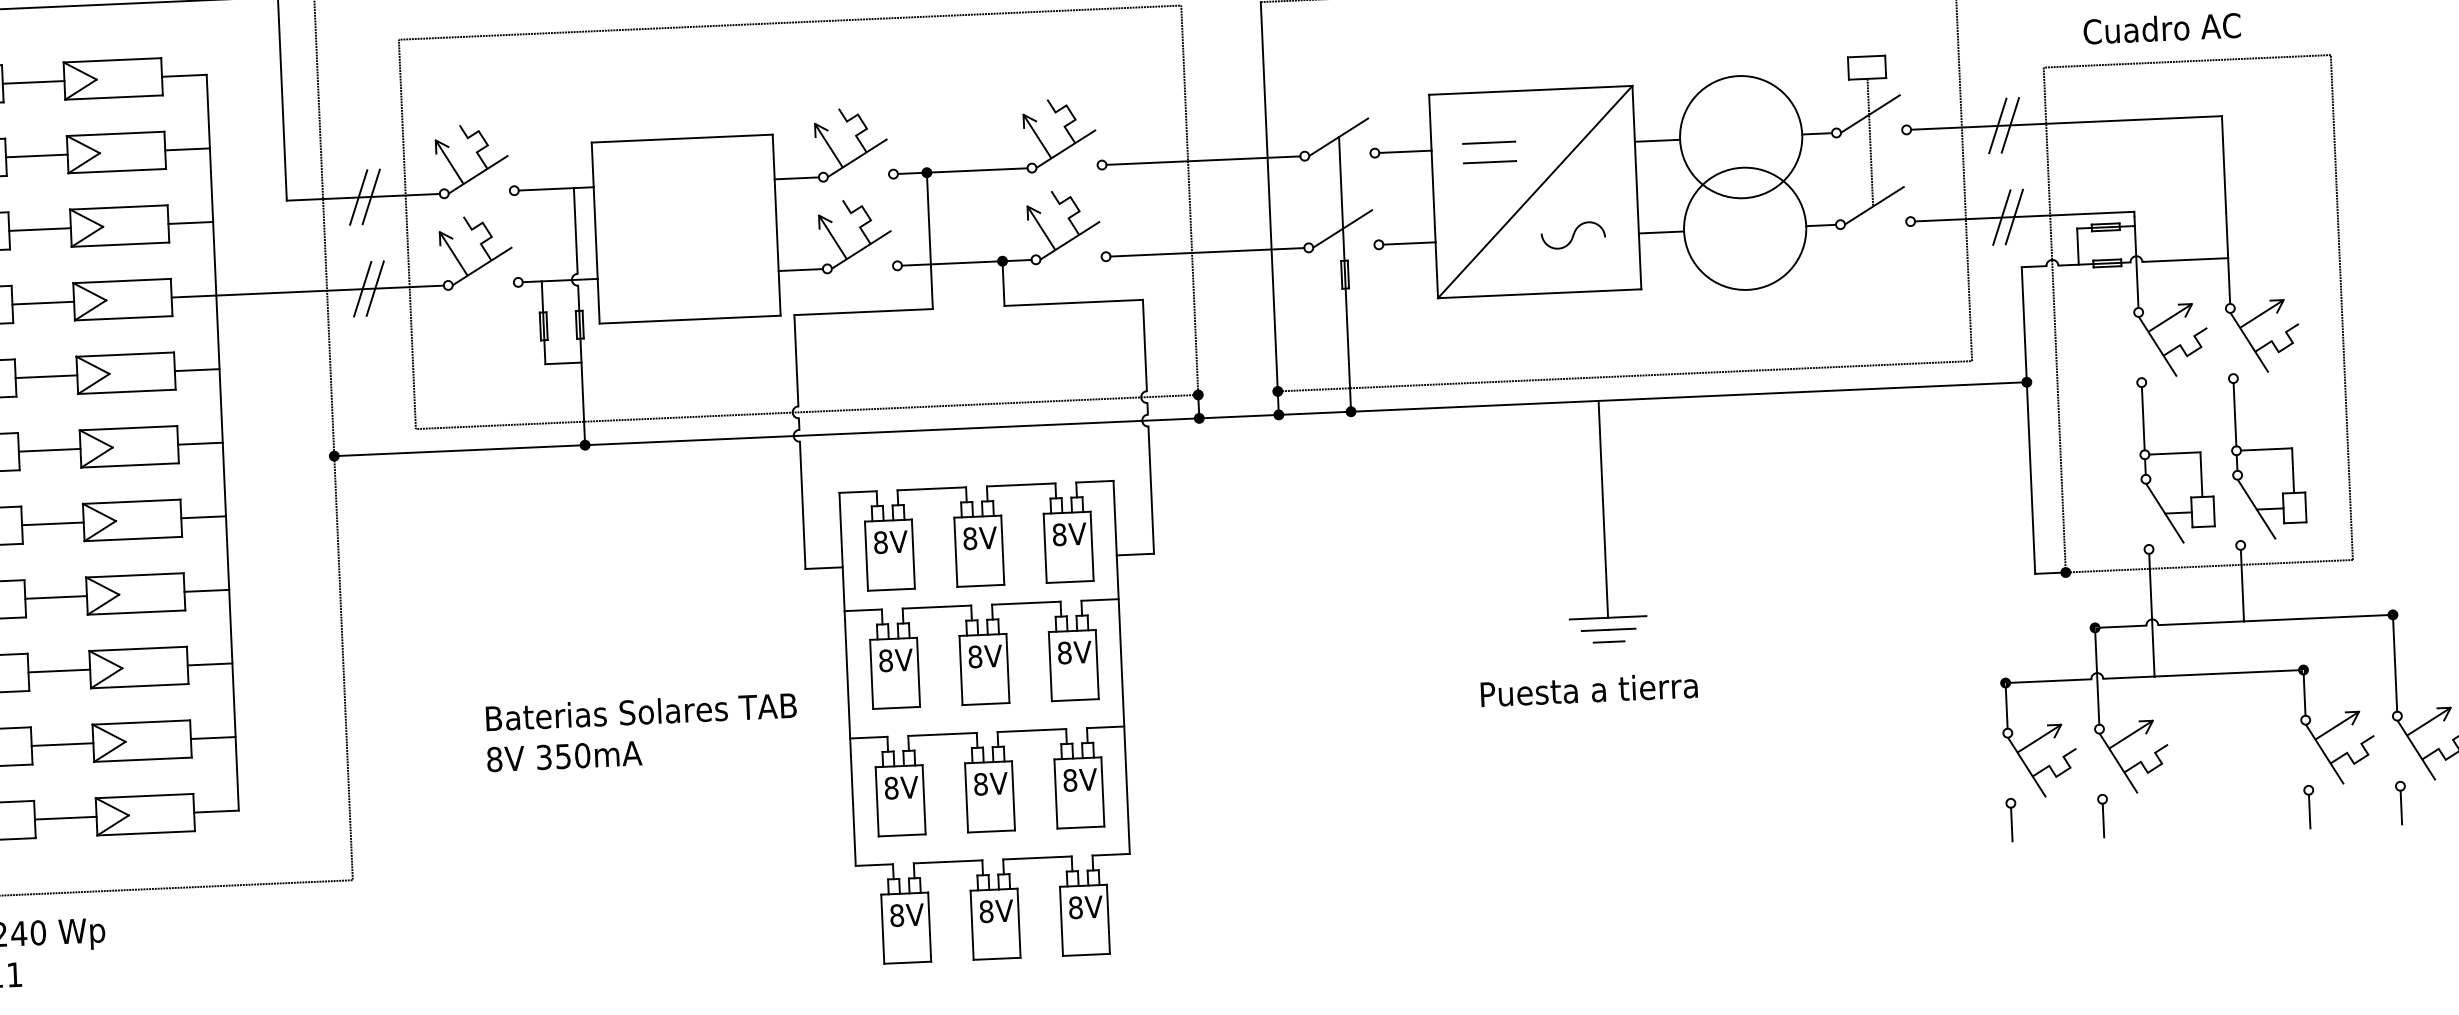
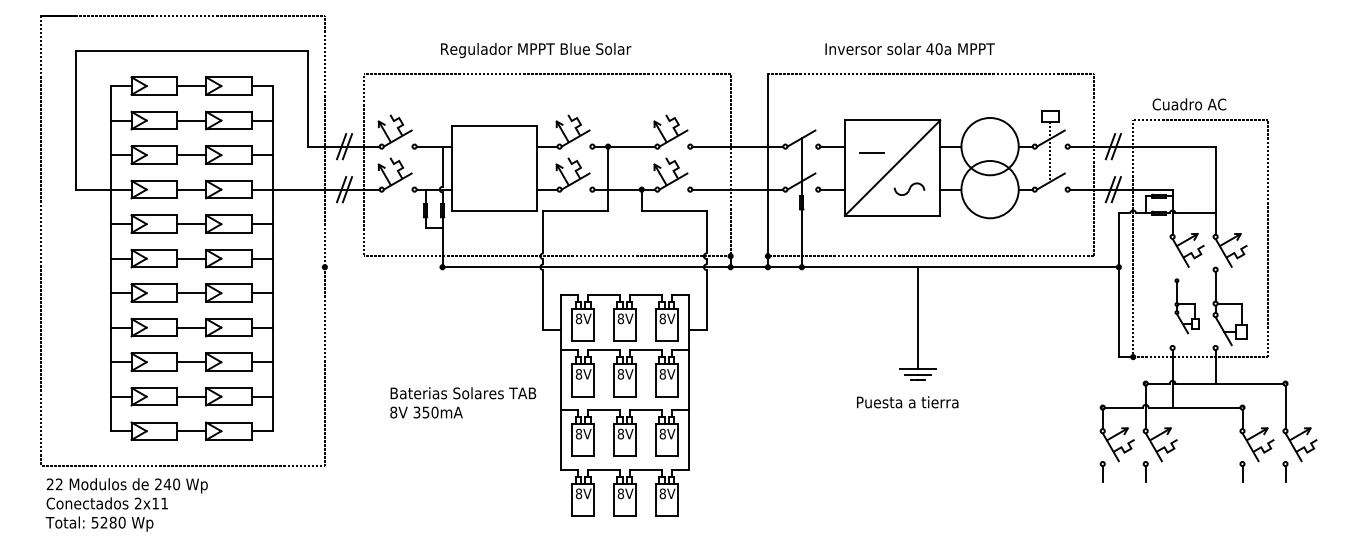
line: (1488, 143) -> (871, 144), removed
line: (459, 451) -> (383, 267), removed
part: (2174, 459) -> (1186, 306), size x0.7

